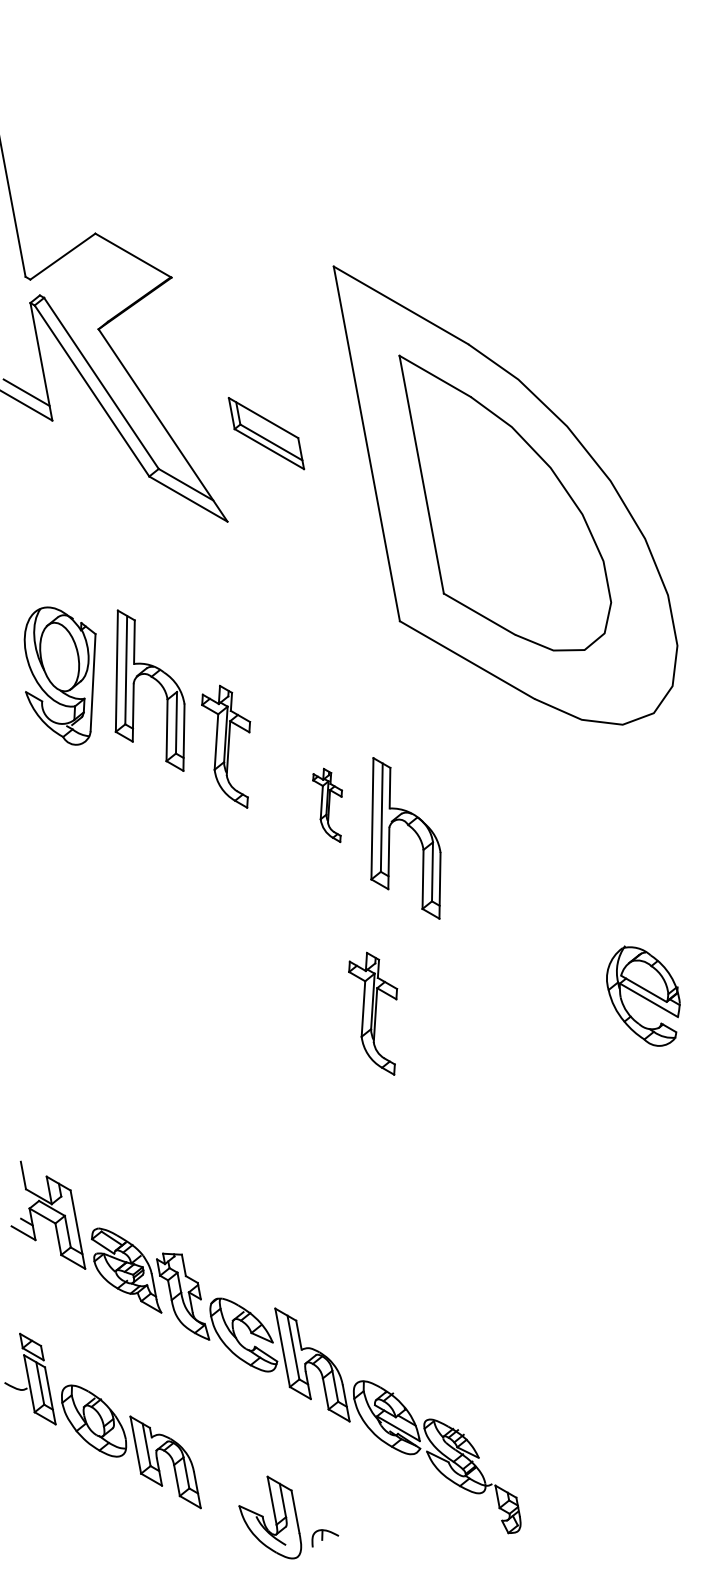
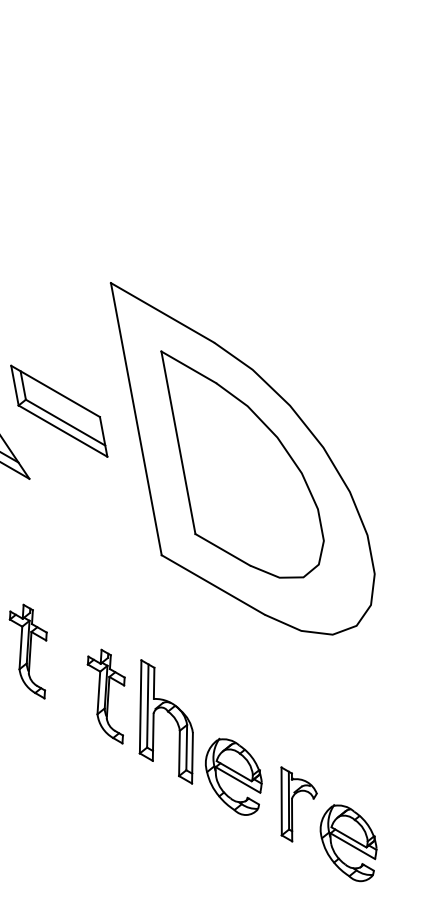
part: (266, 433) -> (59, 411), size x1.67
part: (327, 805) -> (106, 696), size x1.67
part: (493, 909) -> (233, 776), added
part: (570, 945) -> (292, 804), added
part: (373, 1013) -> (141, 856), removed

